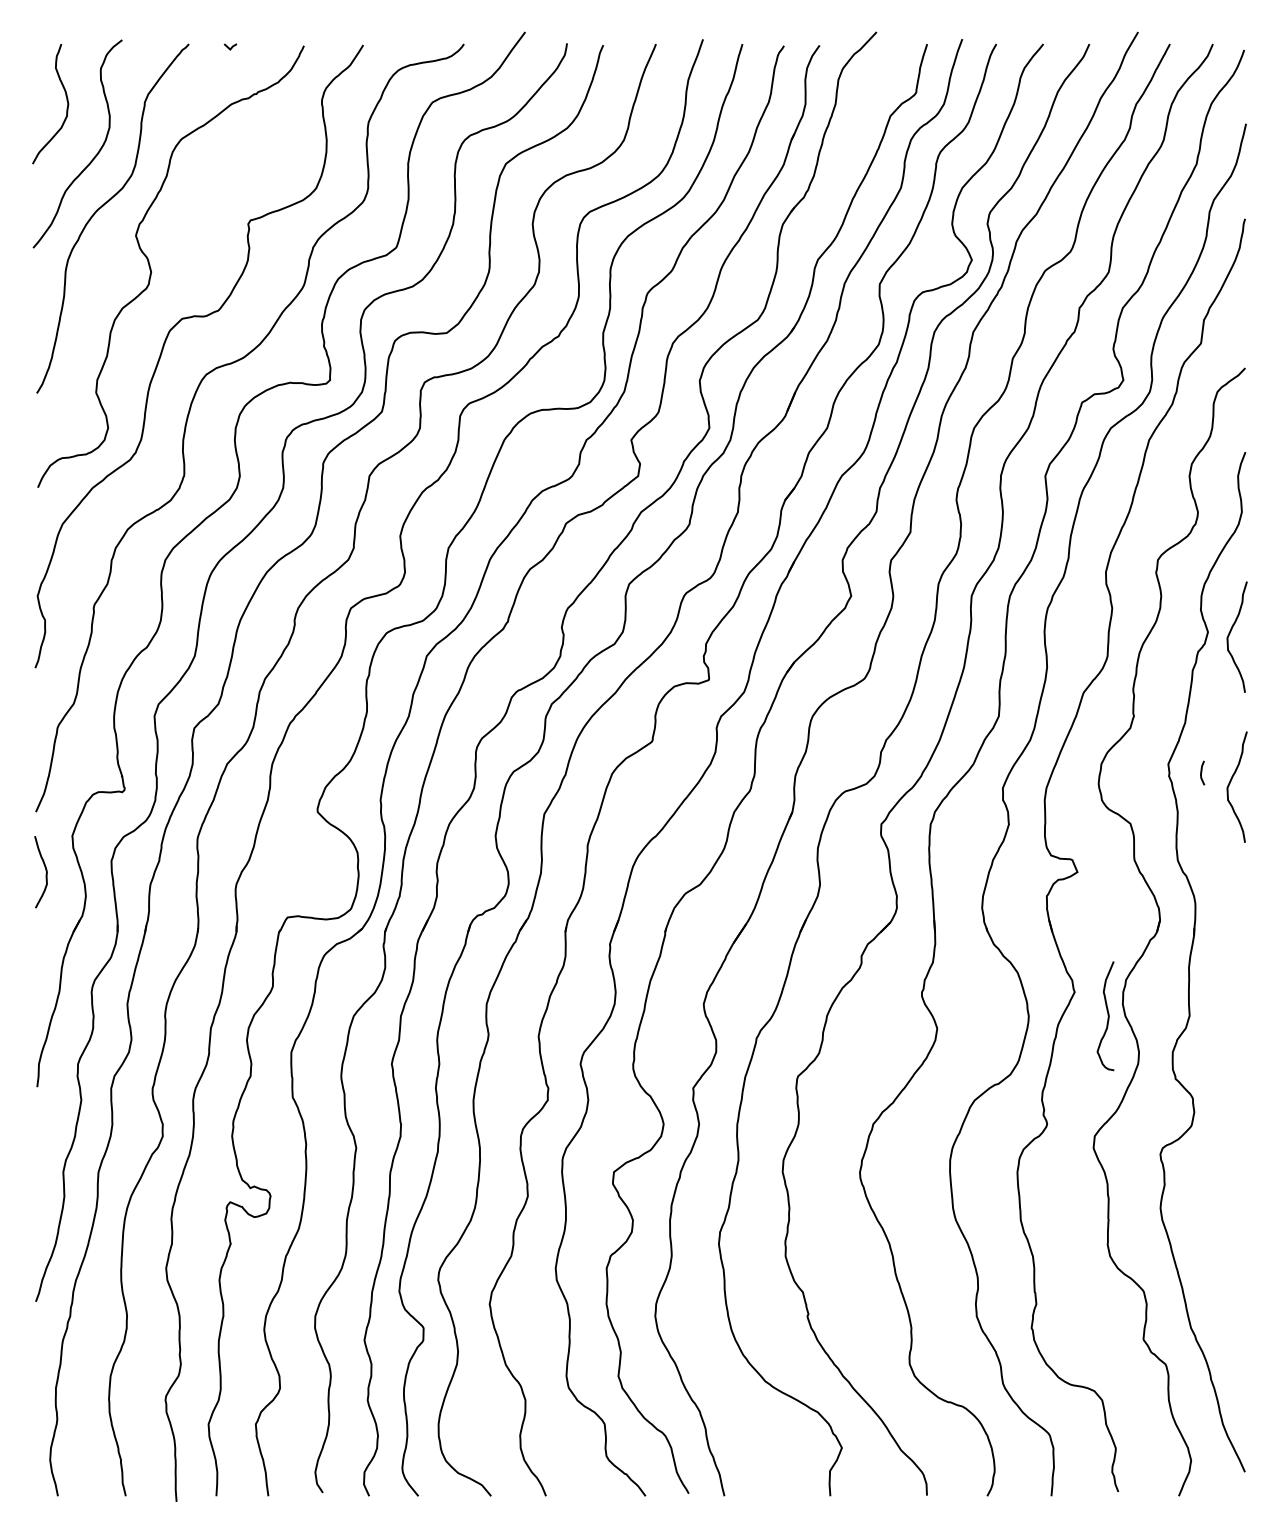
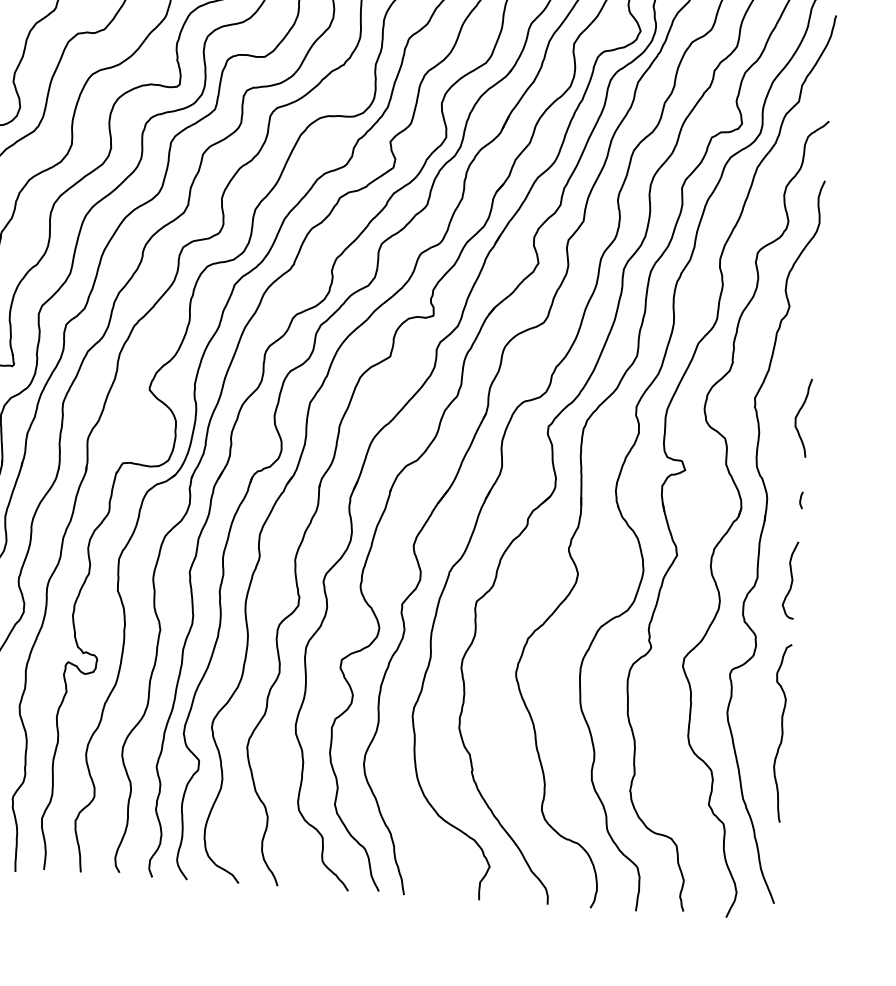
curve: (1230, 633) -> (805, 308), removed
line: (1202, 772) -> (801, 499), moved
curve: (1107, 1015) -> (791, 579), moved
curve: (1238, 1229) -> (781, 731), added

